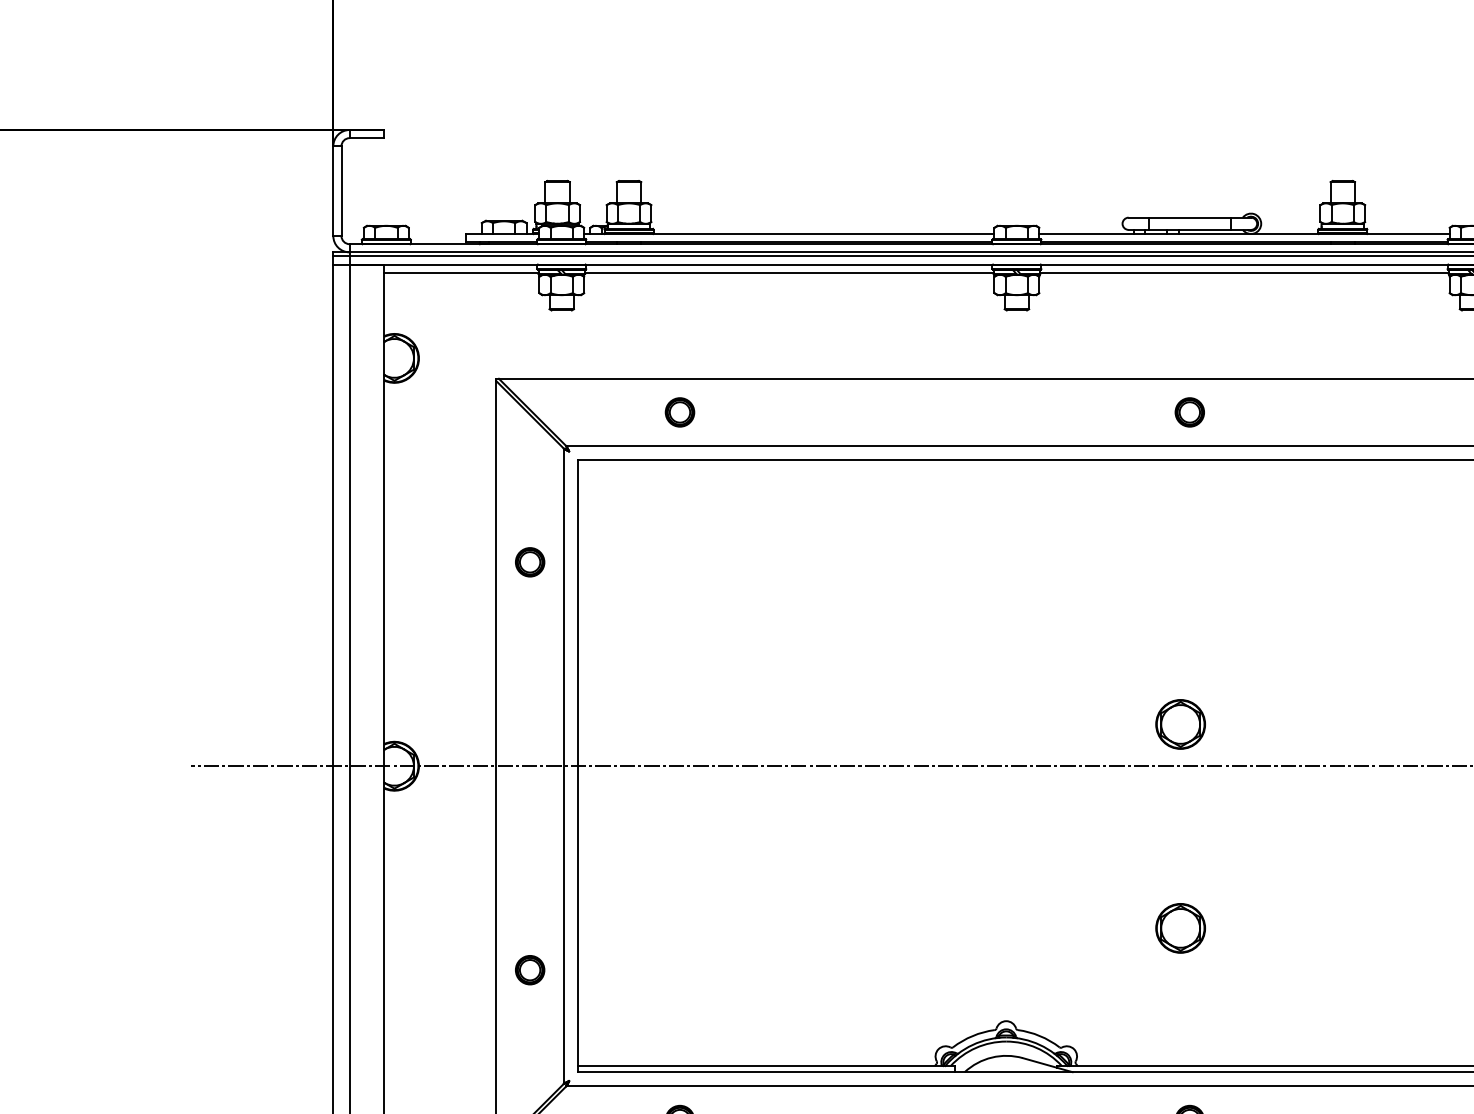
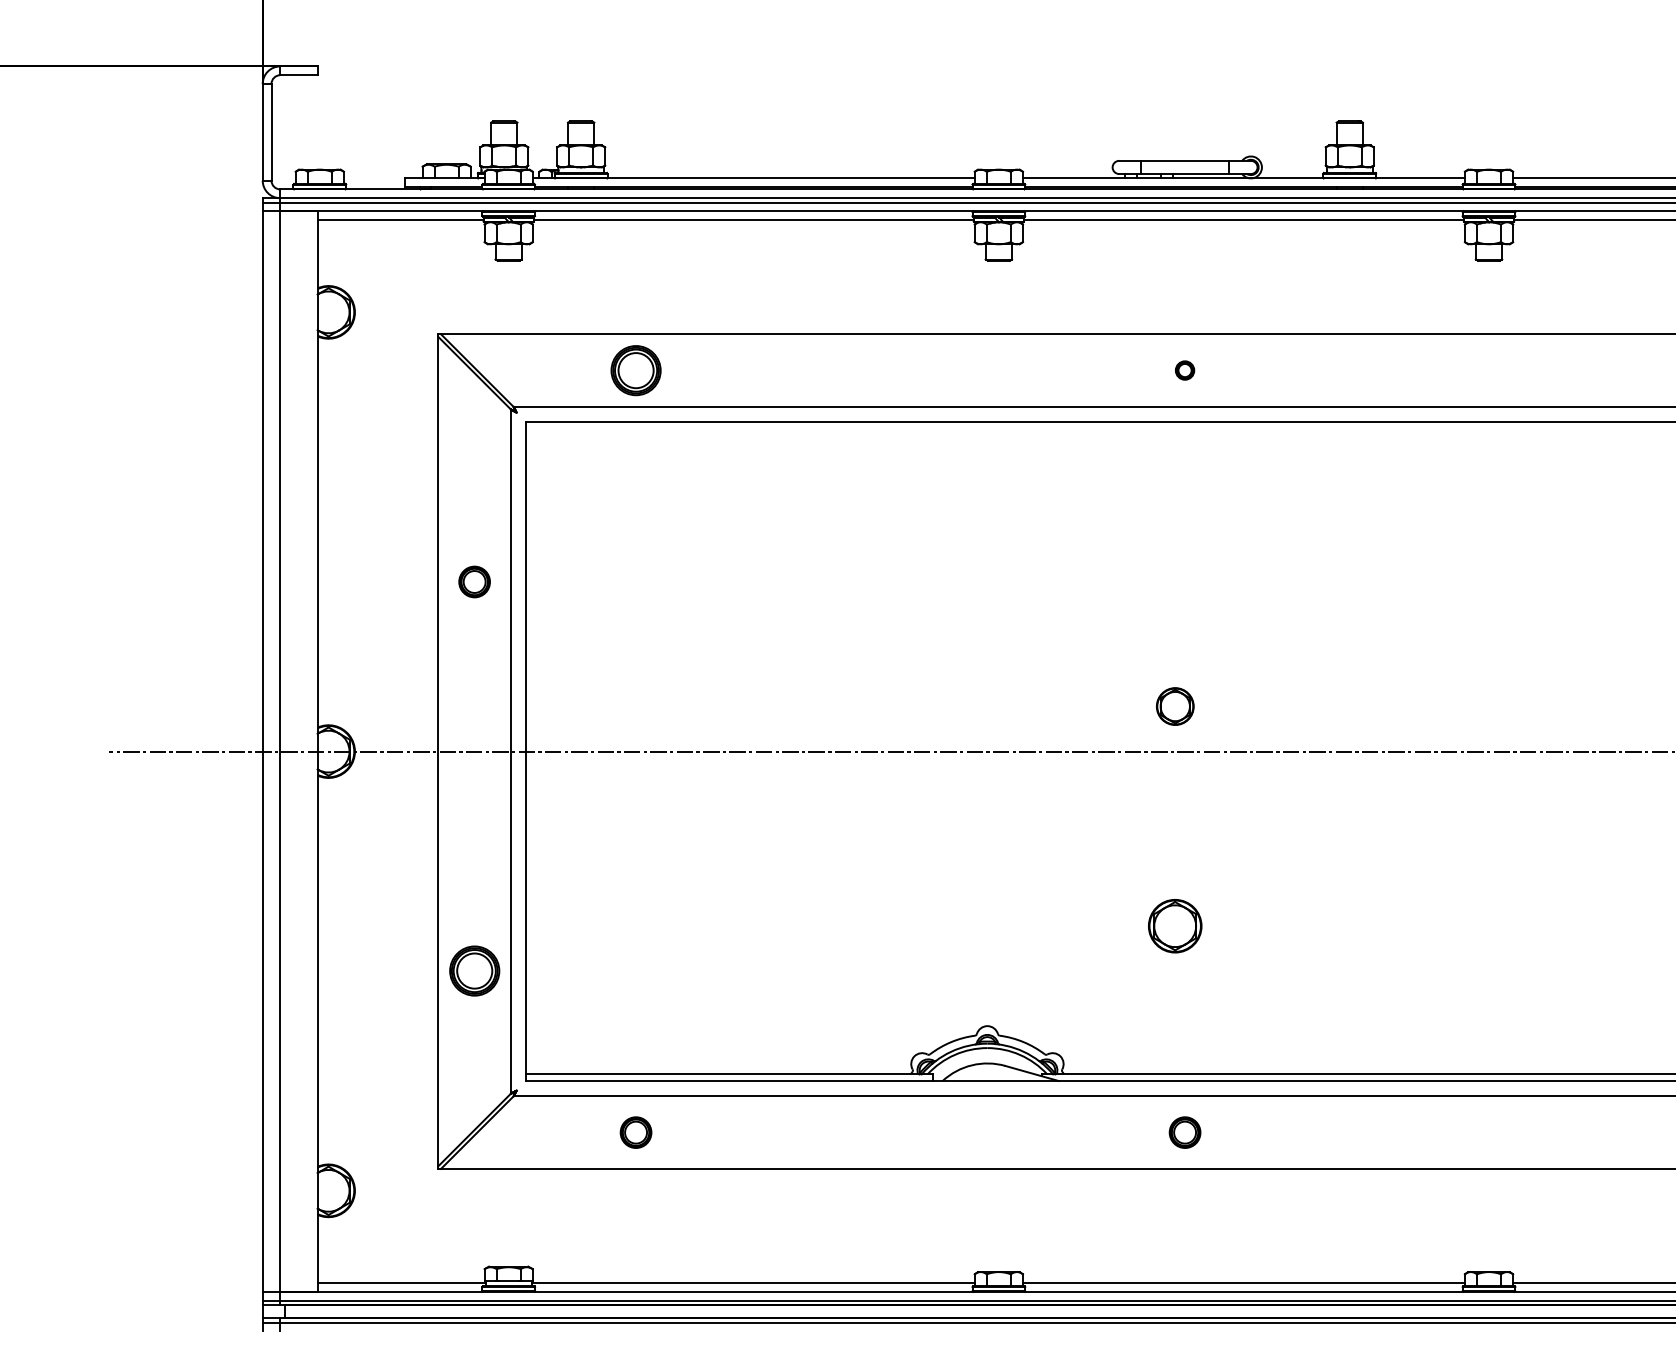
part: (679, 412) -> (635, 370), size x1.6
part: (1189, 412) -> (1184, 370), size x0.6
part: (529, 561) -> (474, 581), moved
part: (1180, 724) -> (1175, 706), size x0.7
part: (529, 970) -> (474, 971), size x1.6

